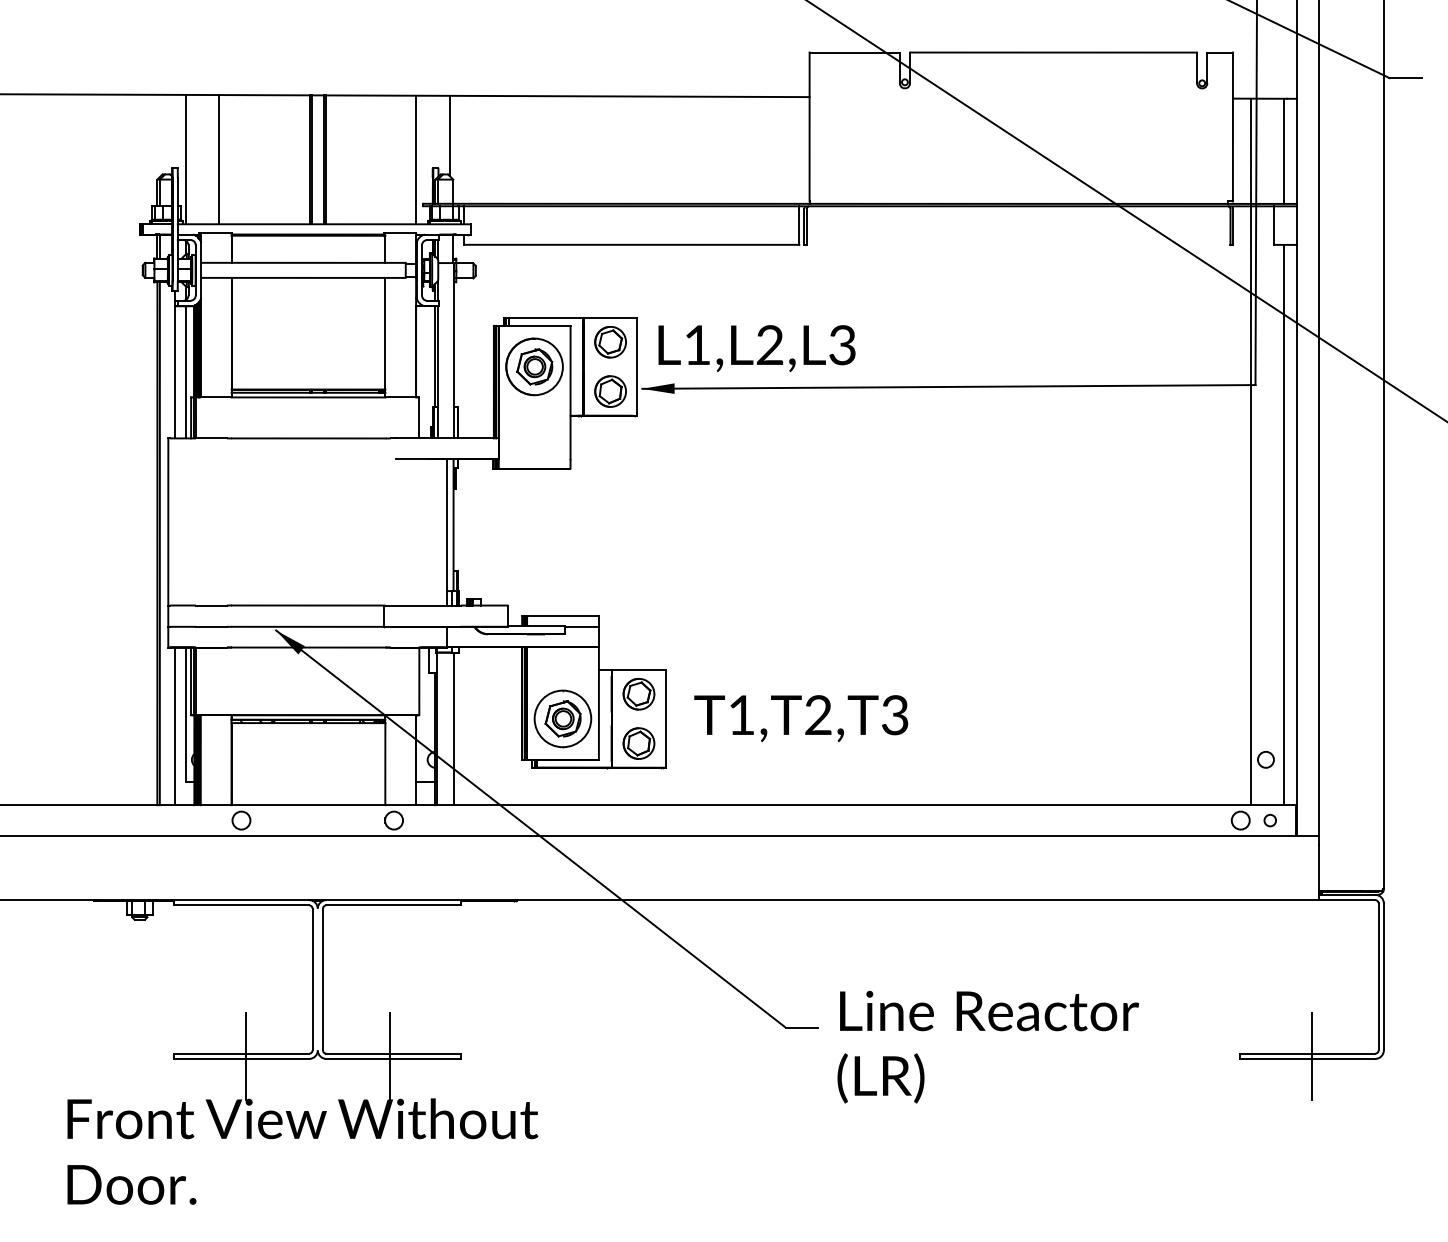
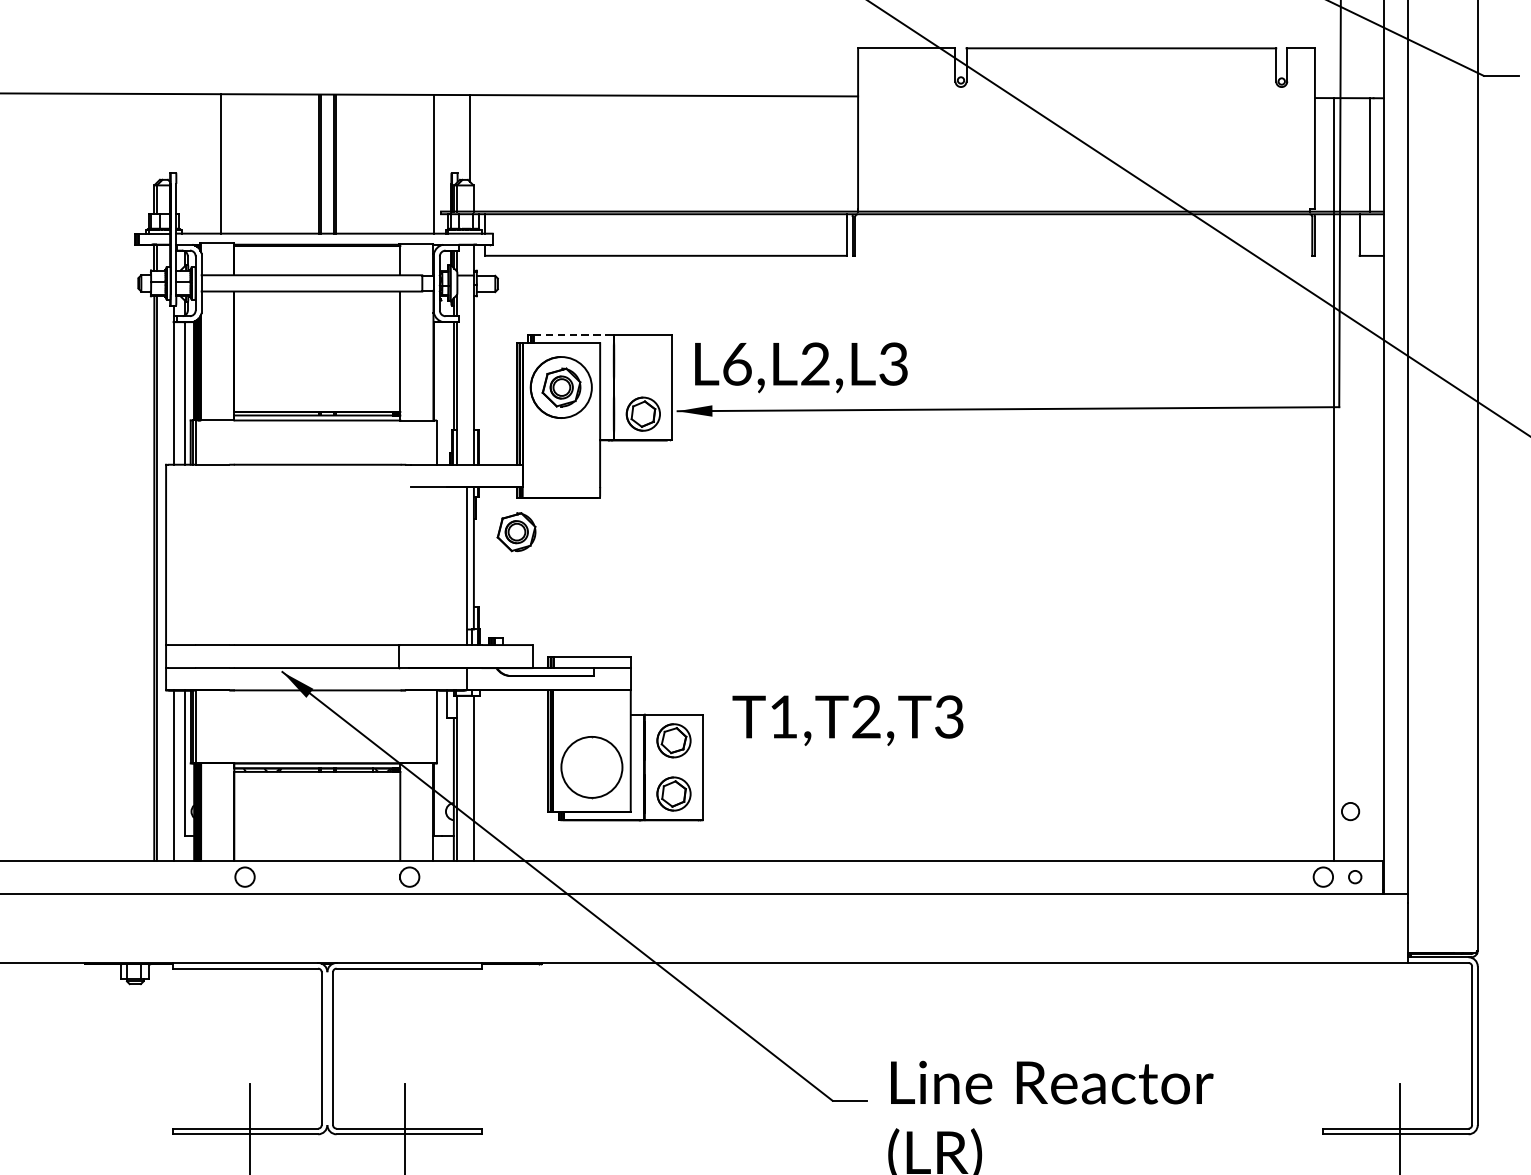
line: (185, 159) -> (184, 163), removed
line: (546, 318) -> (574, 335), solid -> dashed
part: (610, 342) -> (643, 361), removed
text: (697, 345) -> (737, 364), L1,L2,L3 -> L6,L2,L3
line: (1284, 524) -> (1370, 557), removed
part: (562, 718) -> (515, 531), moved
text: (801, 718) -> (848, 720), moved

